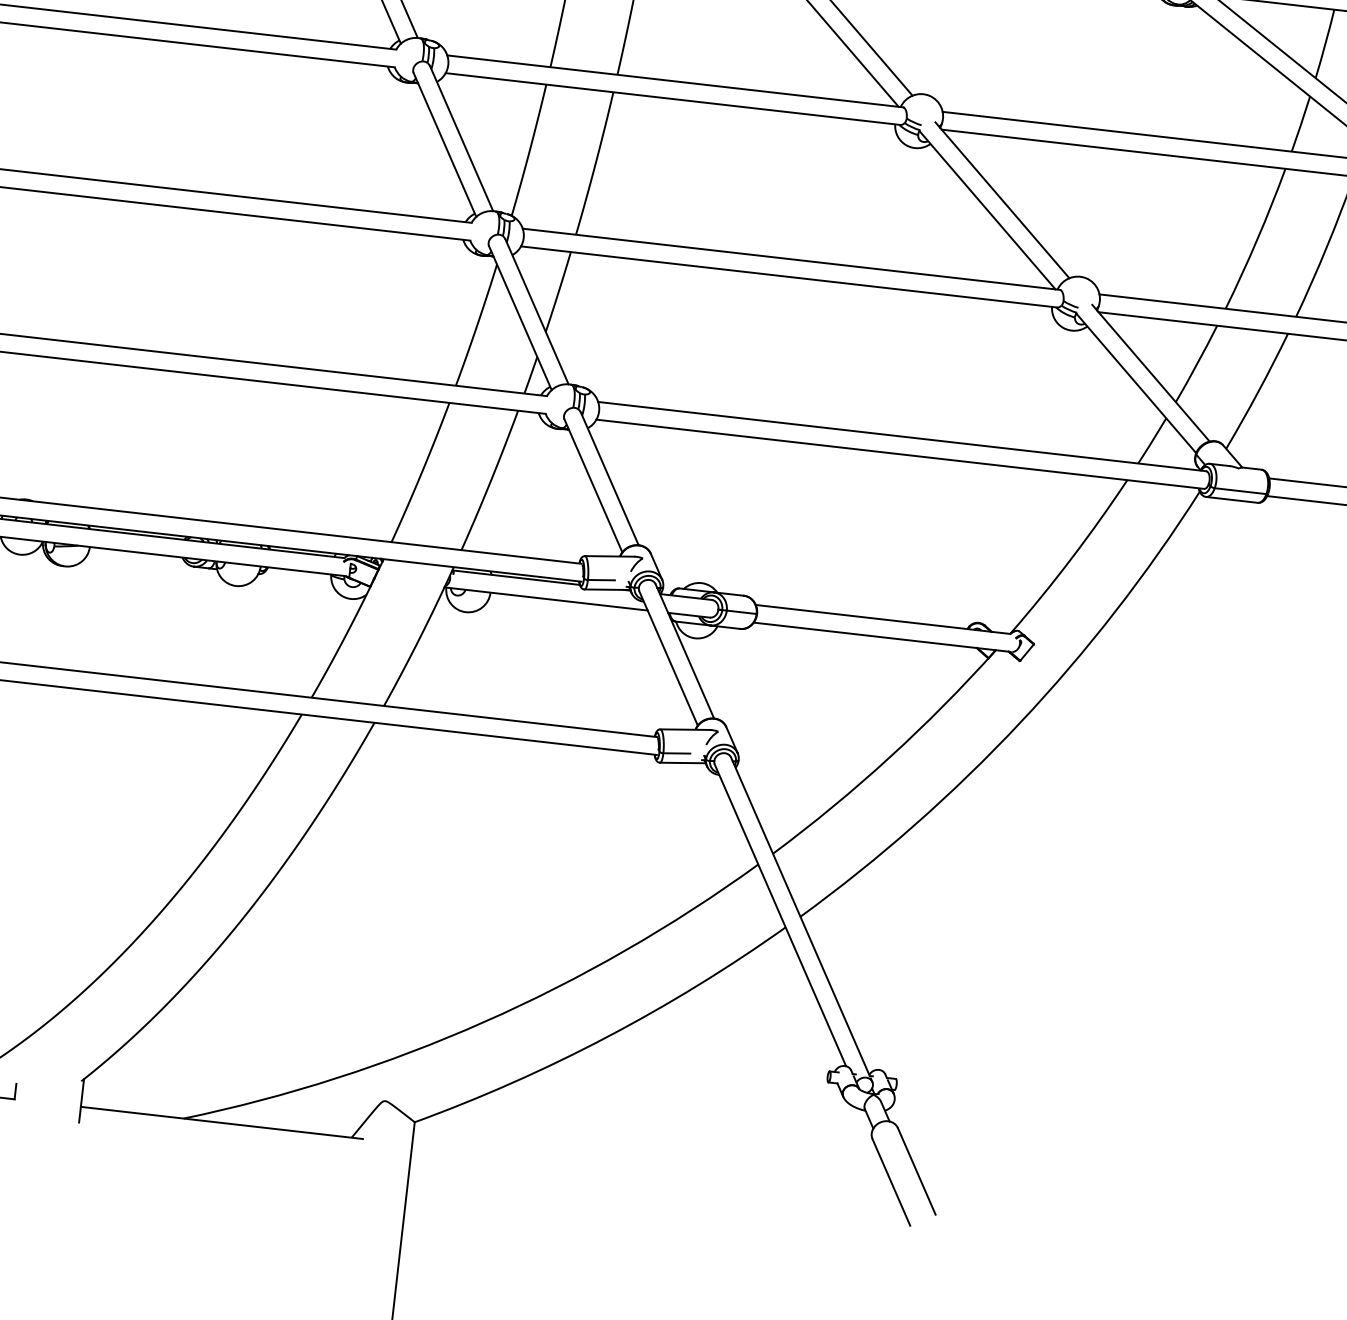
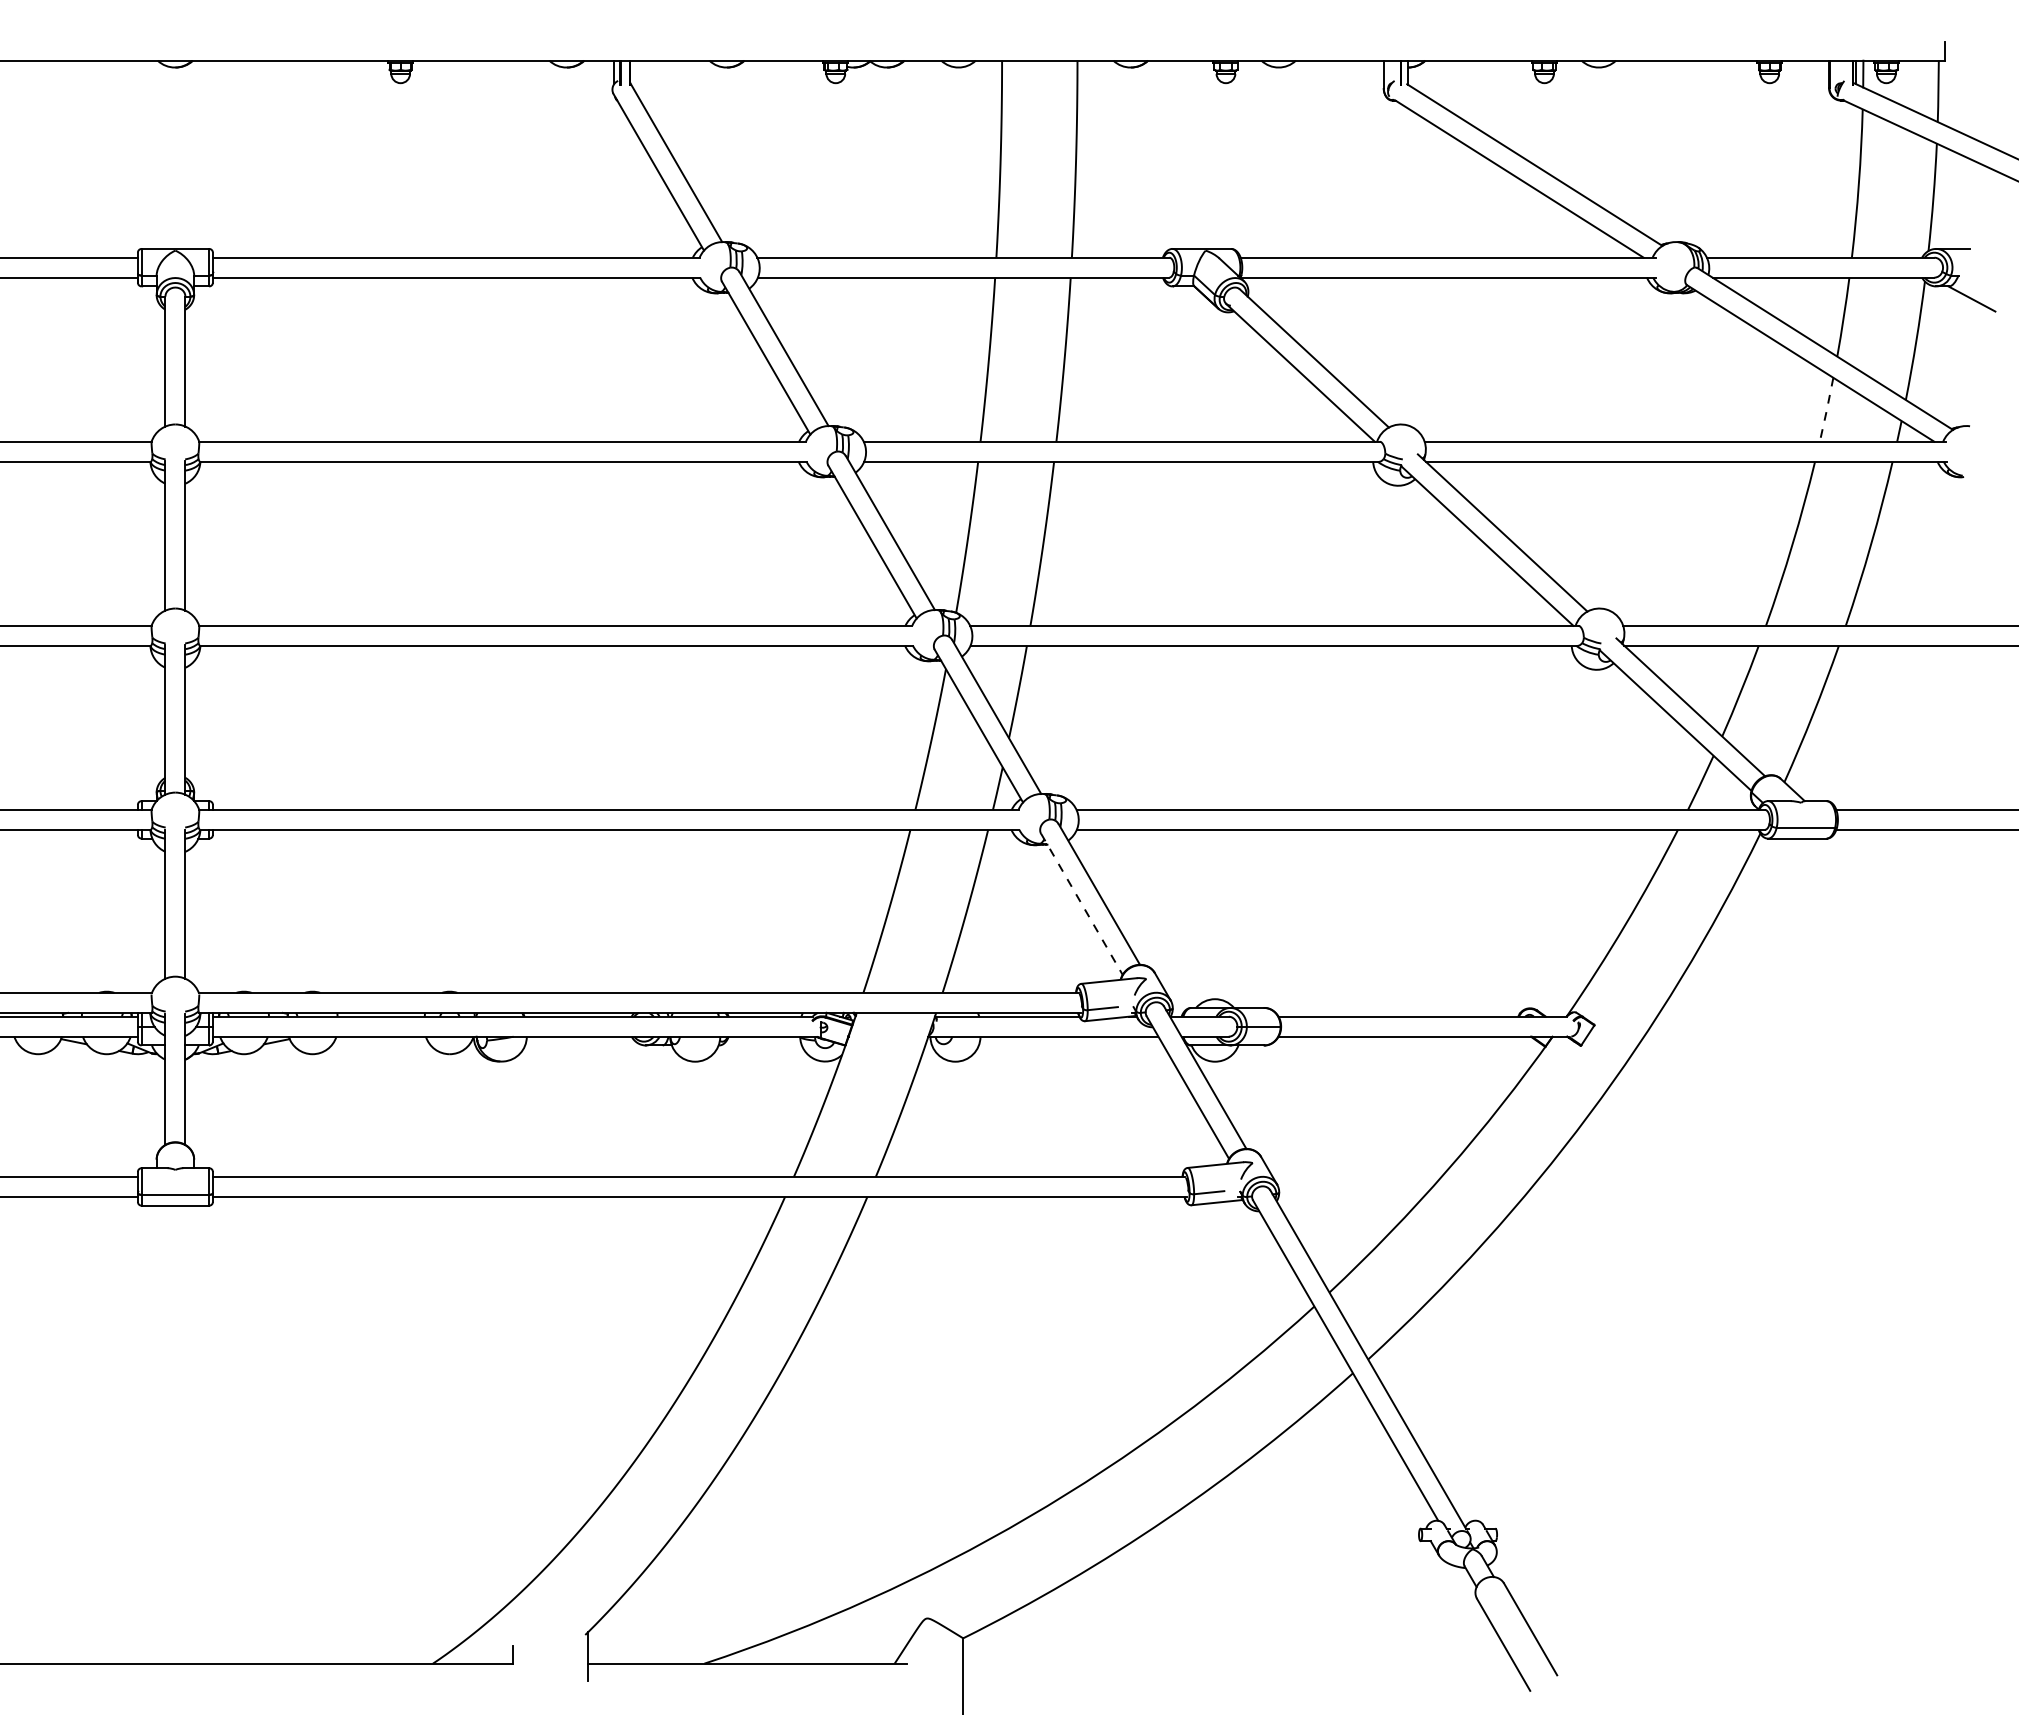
line: (1300, 124) -> (1826, 410), solid -> dashed
line: (593, 486) -> (1081, 904), solid -> dashed

